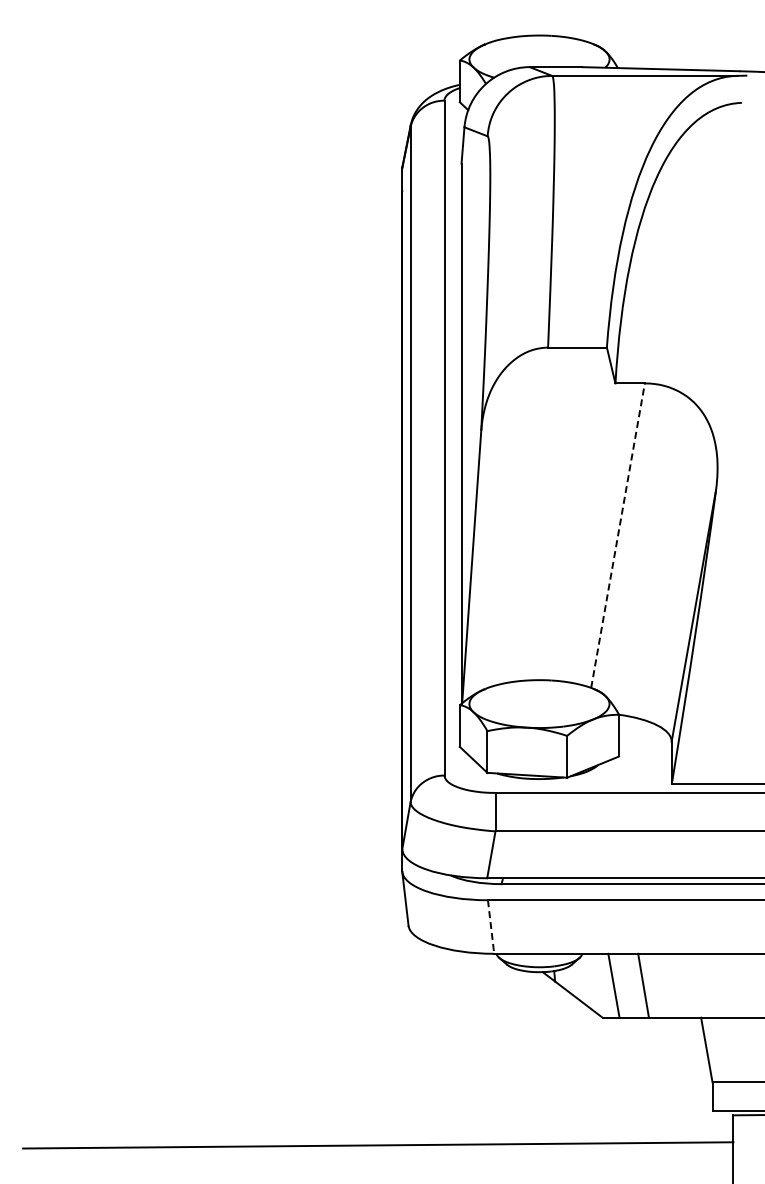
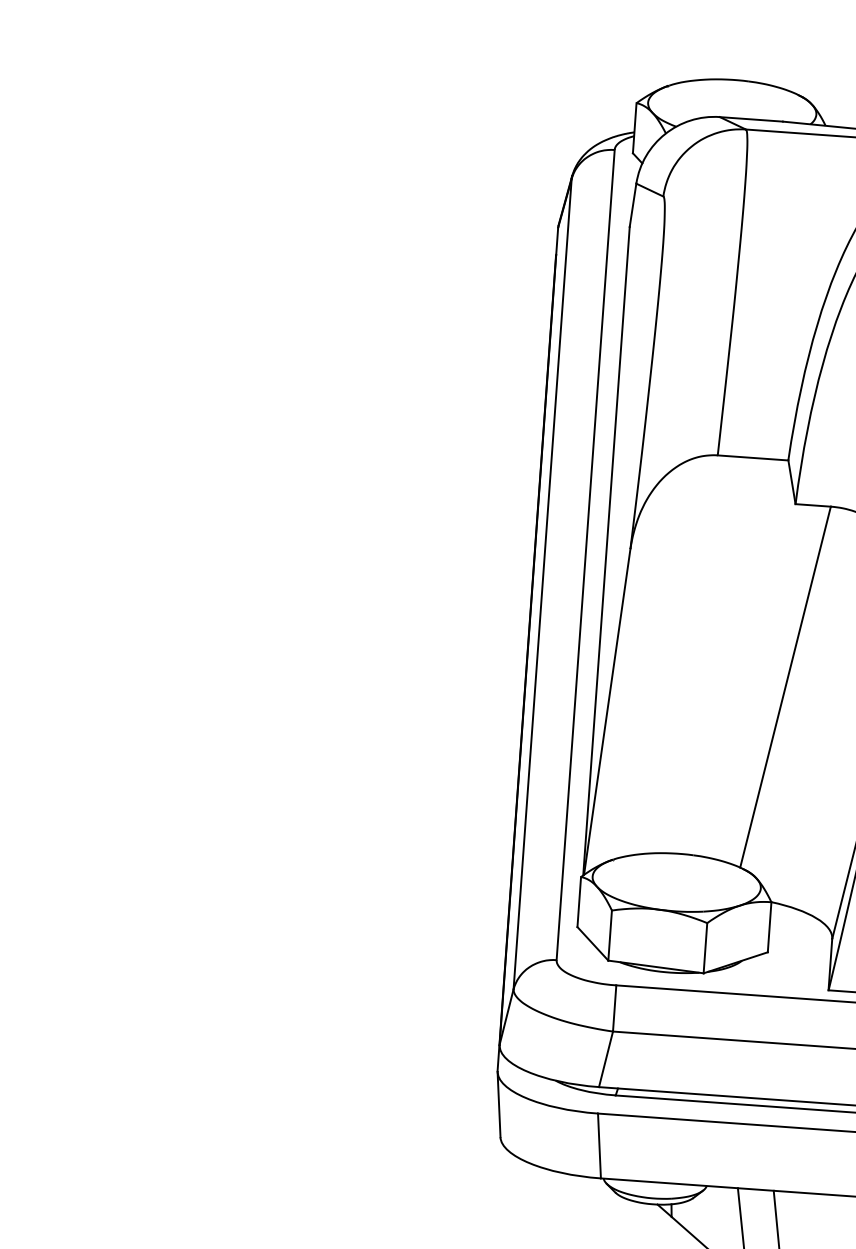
line: (618, 535) -> (786, 686), dashed -> solid
line: (491, 927) -> (599, 1146), dashed -> solid

